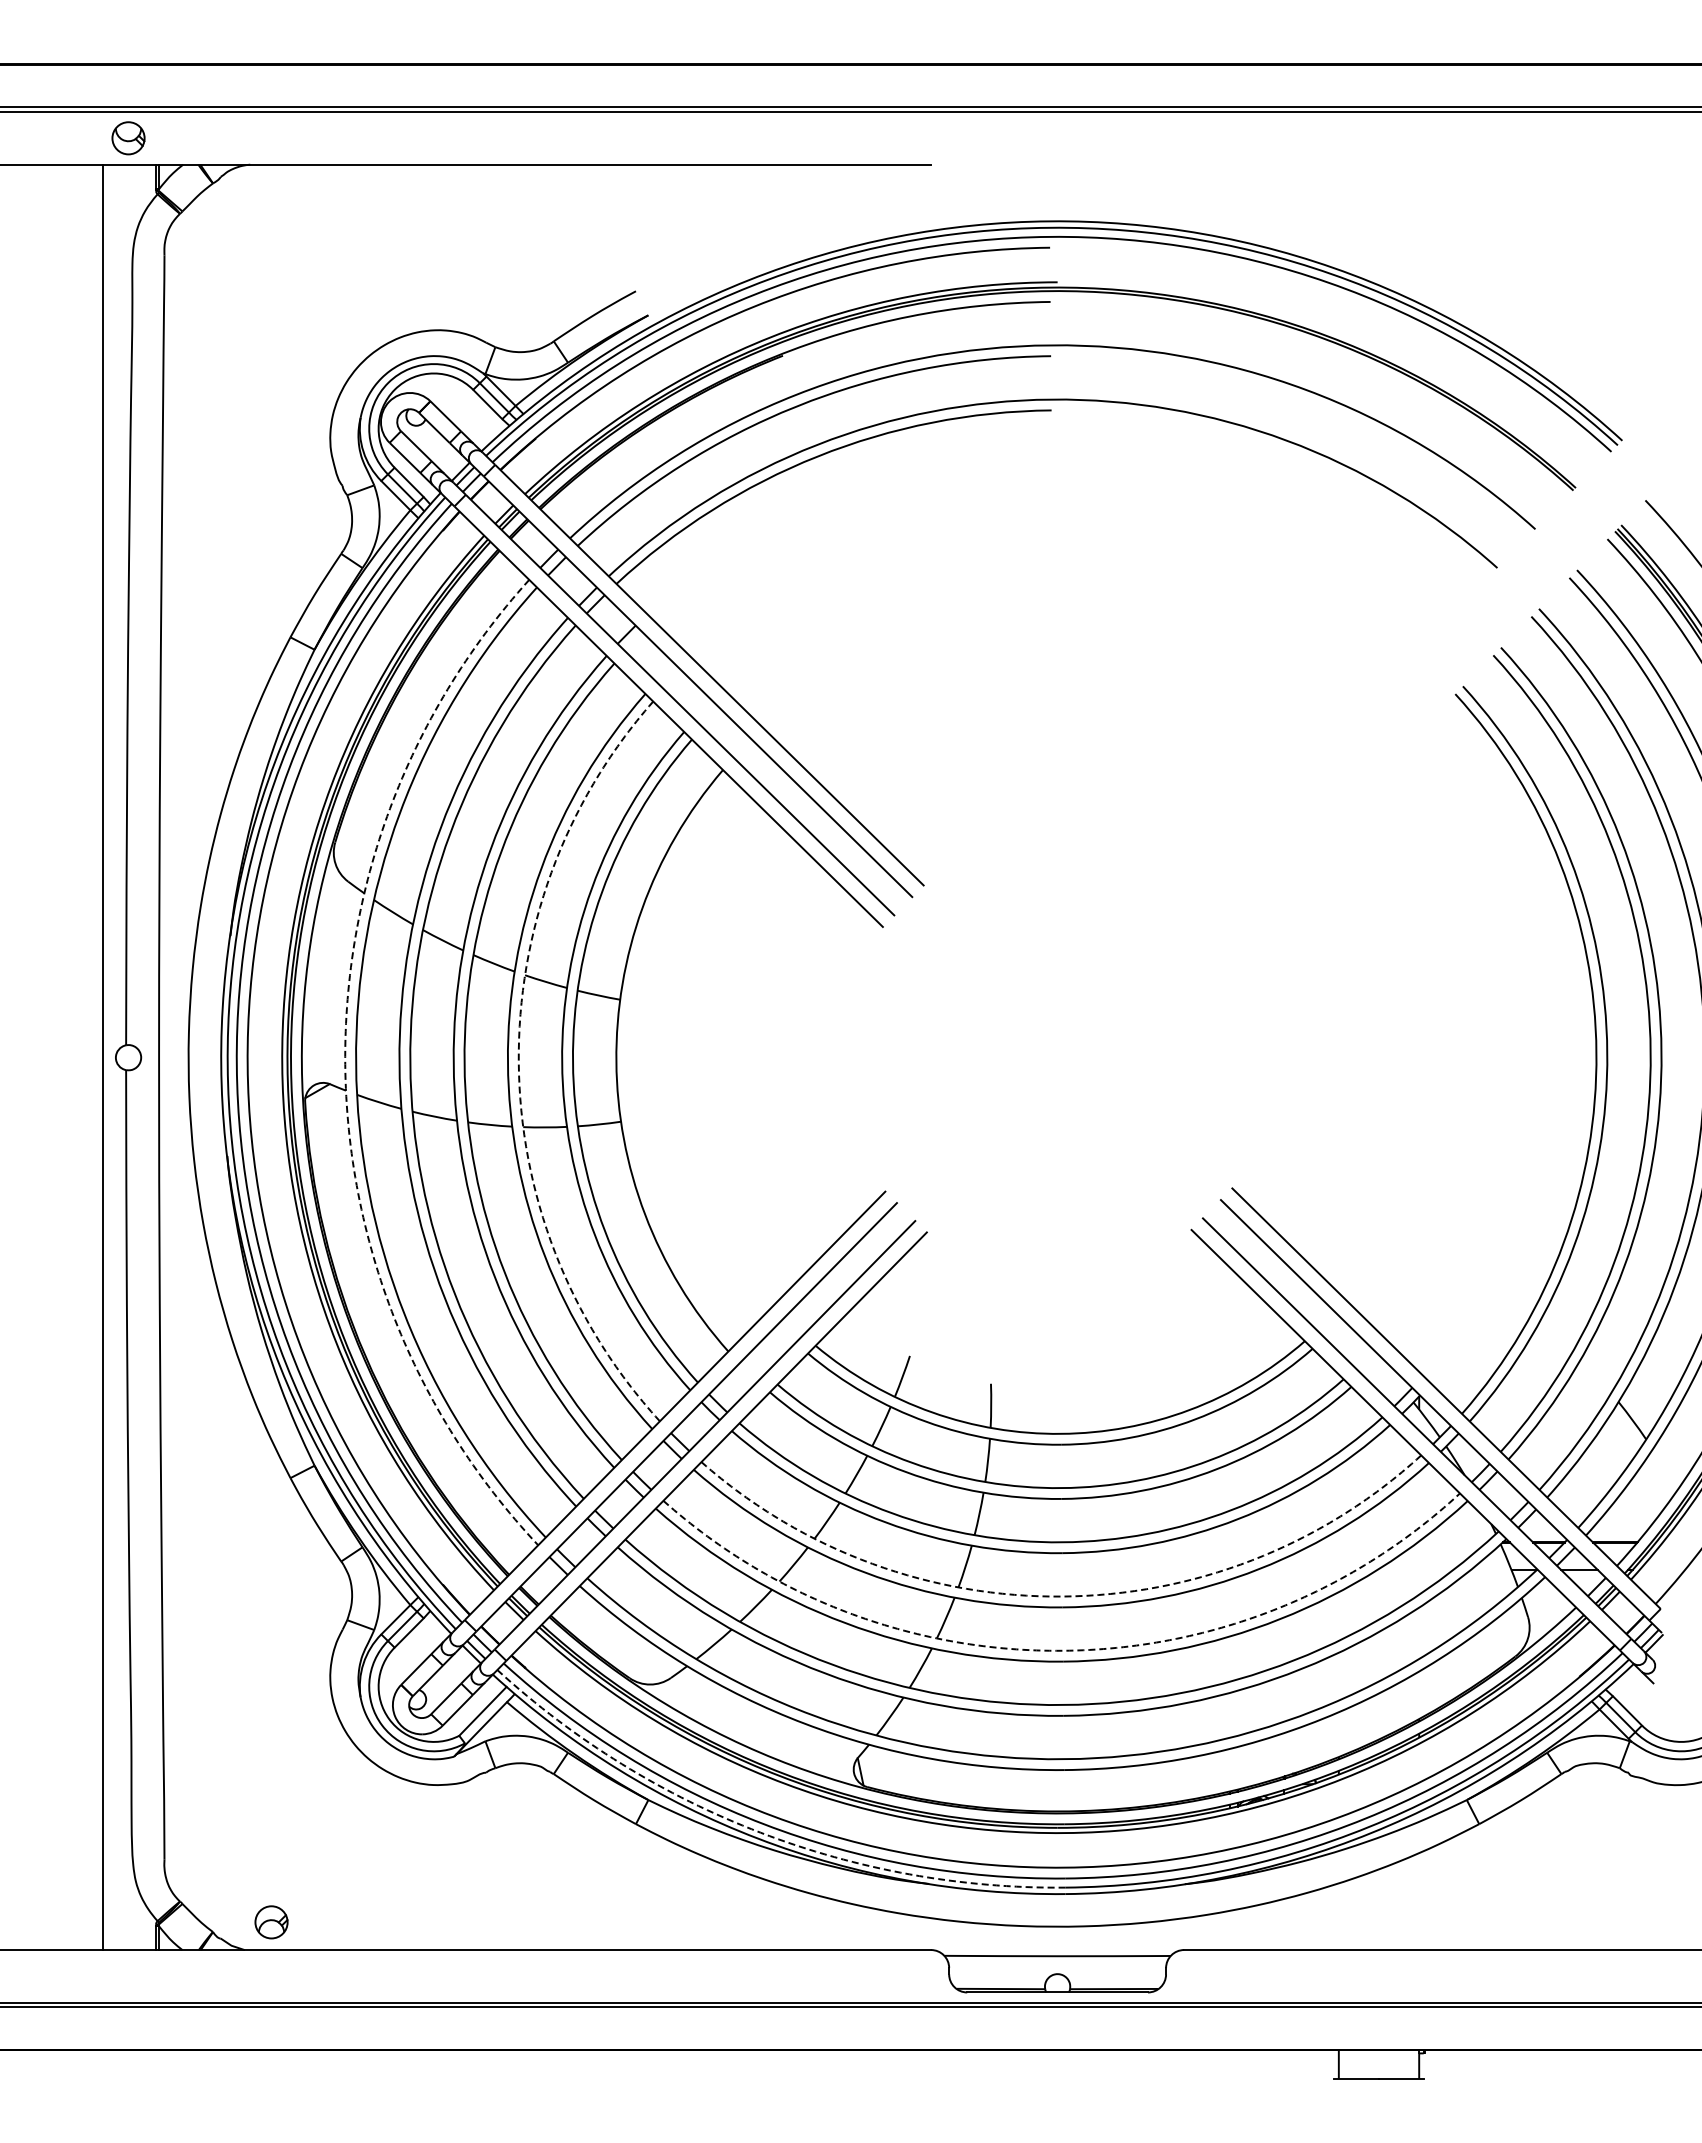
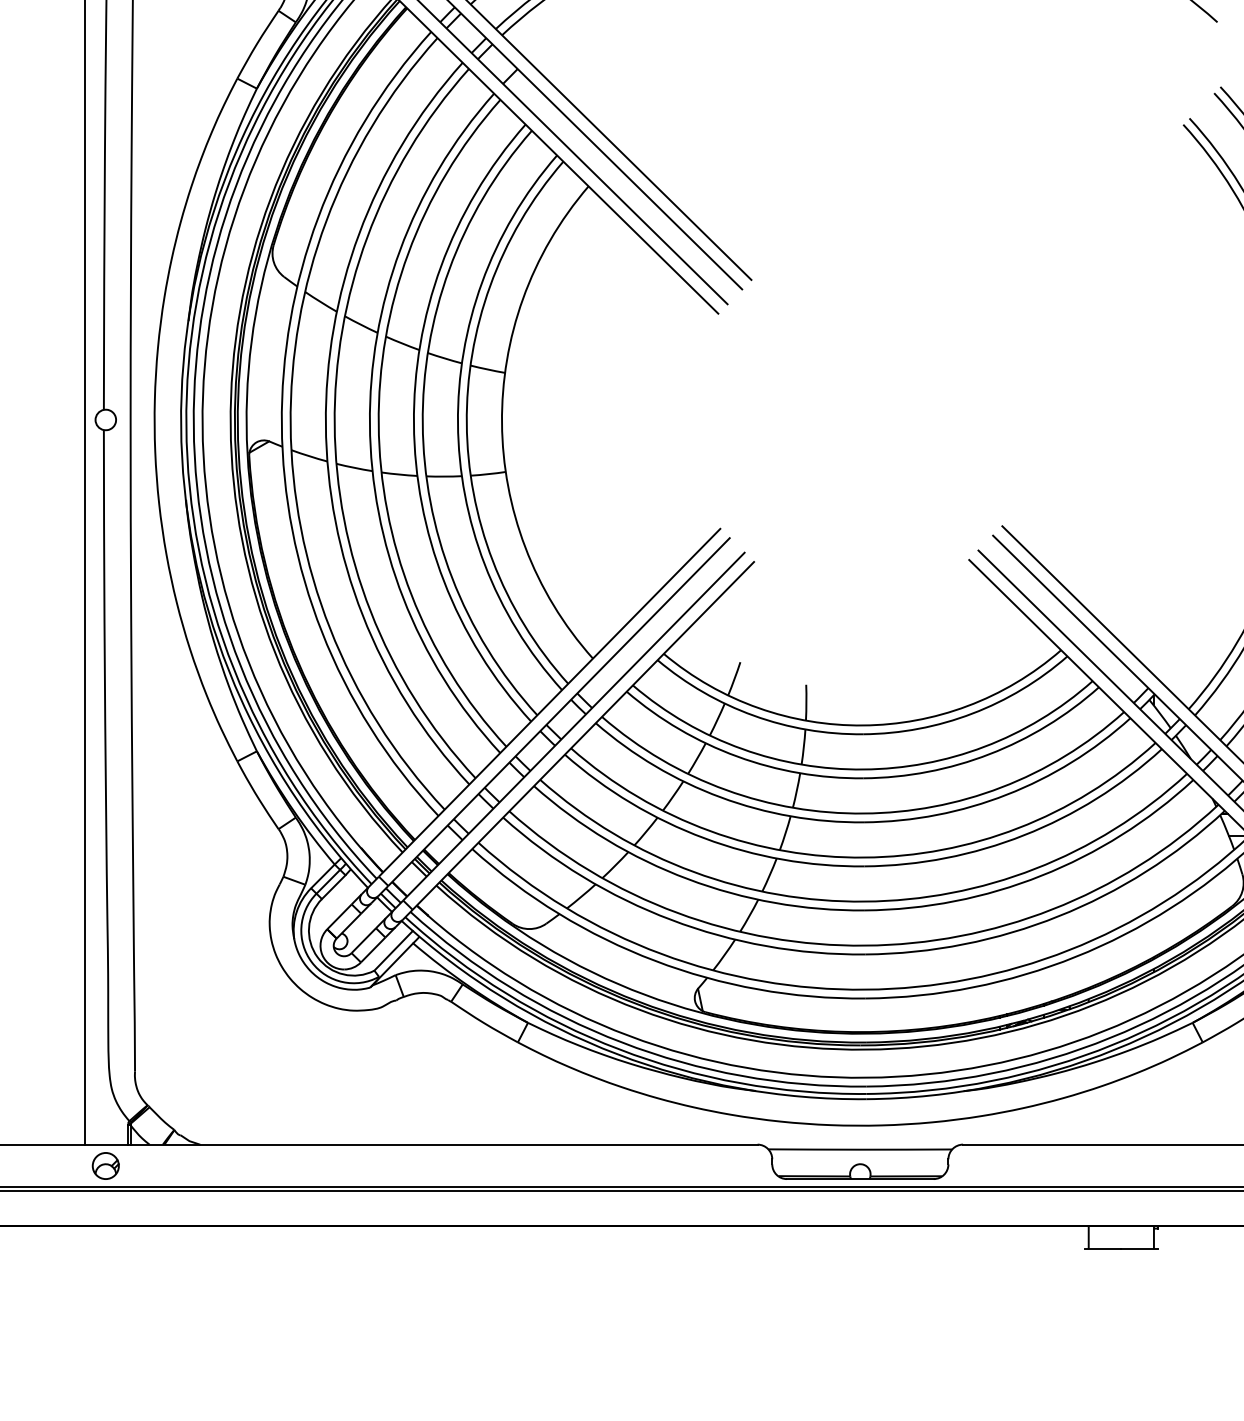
arc: (518, 1062) -> (422, 423), dashed -> solid
arc: (345, 1064) -> (282, 425), dashed -> solid
arc: (1062, 1596) -> (864, 857), dashed -> solid
arc: (1063, 1650) -> (865, 901), dashed -> solid
arc: (760, 1832) -> (619, 1049), dashed -> solid
part: (271, 1922) -> (105, 1166), moved

